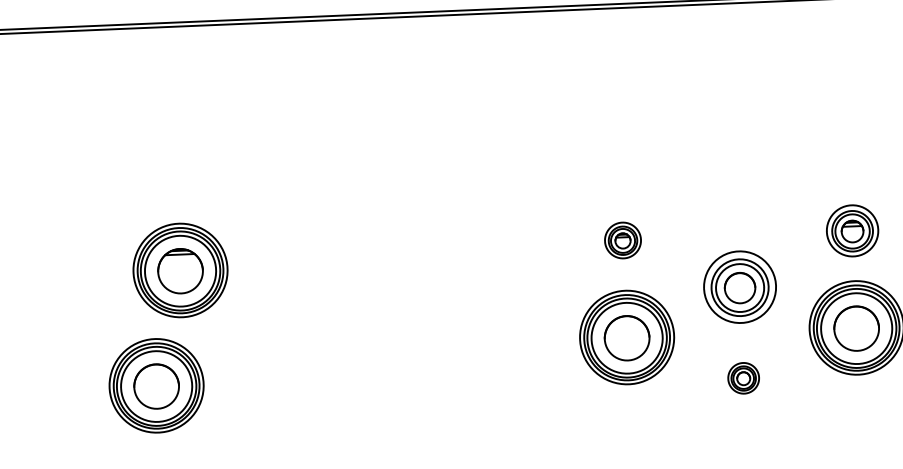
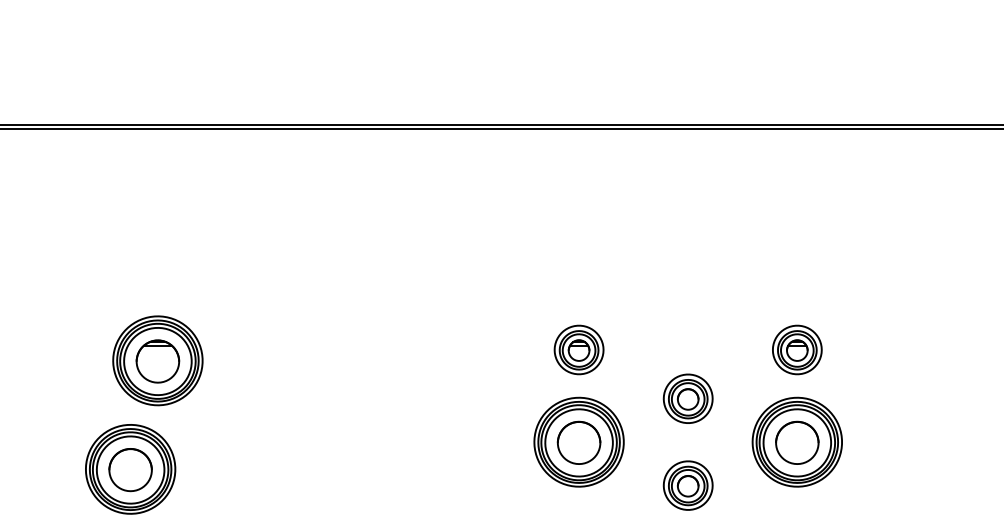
part: (622, 240) -> (578, 349), size x1.43
part: (739, 286) -> (687, 398), size x0.71
part: (743, 378) -> (687, 485), size x1.67

